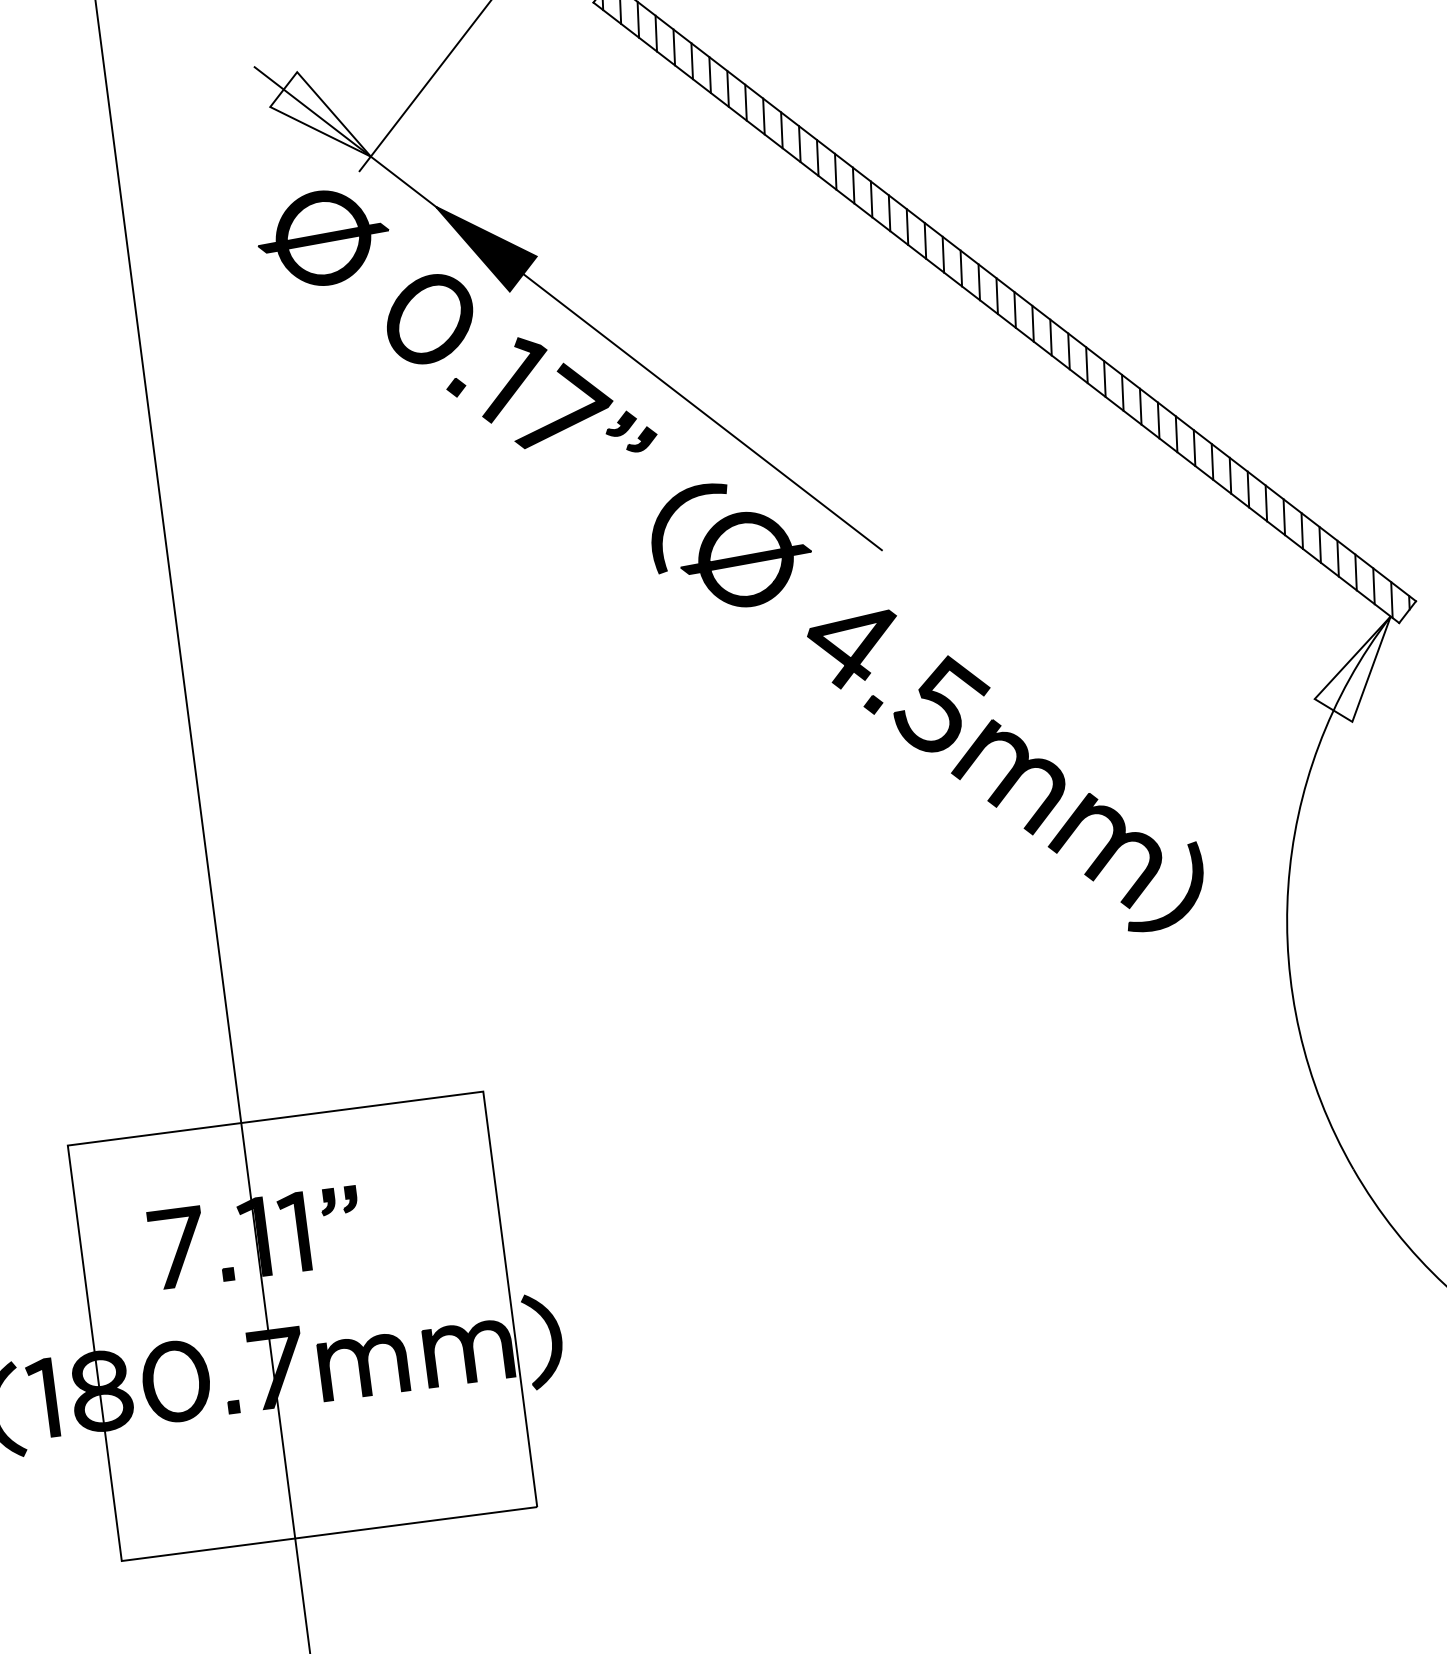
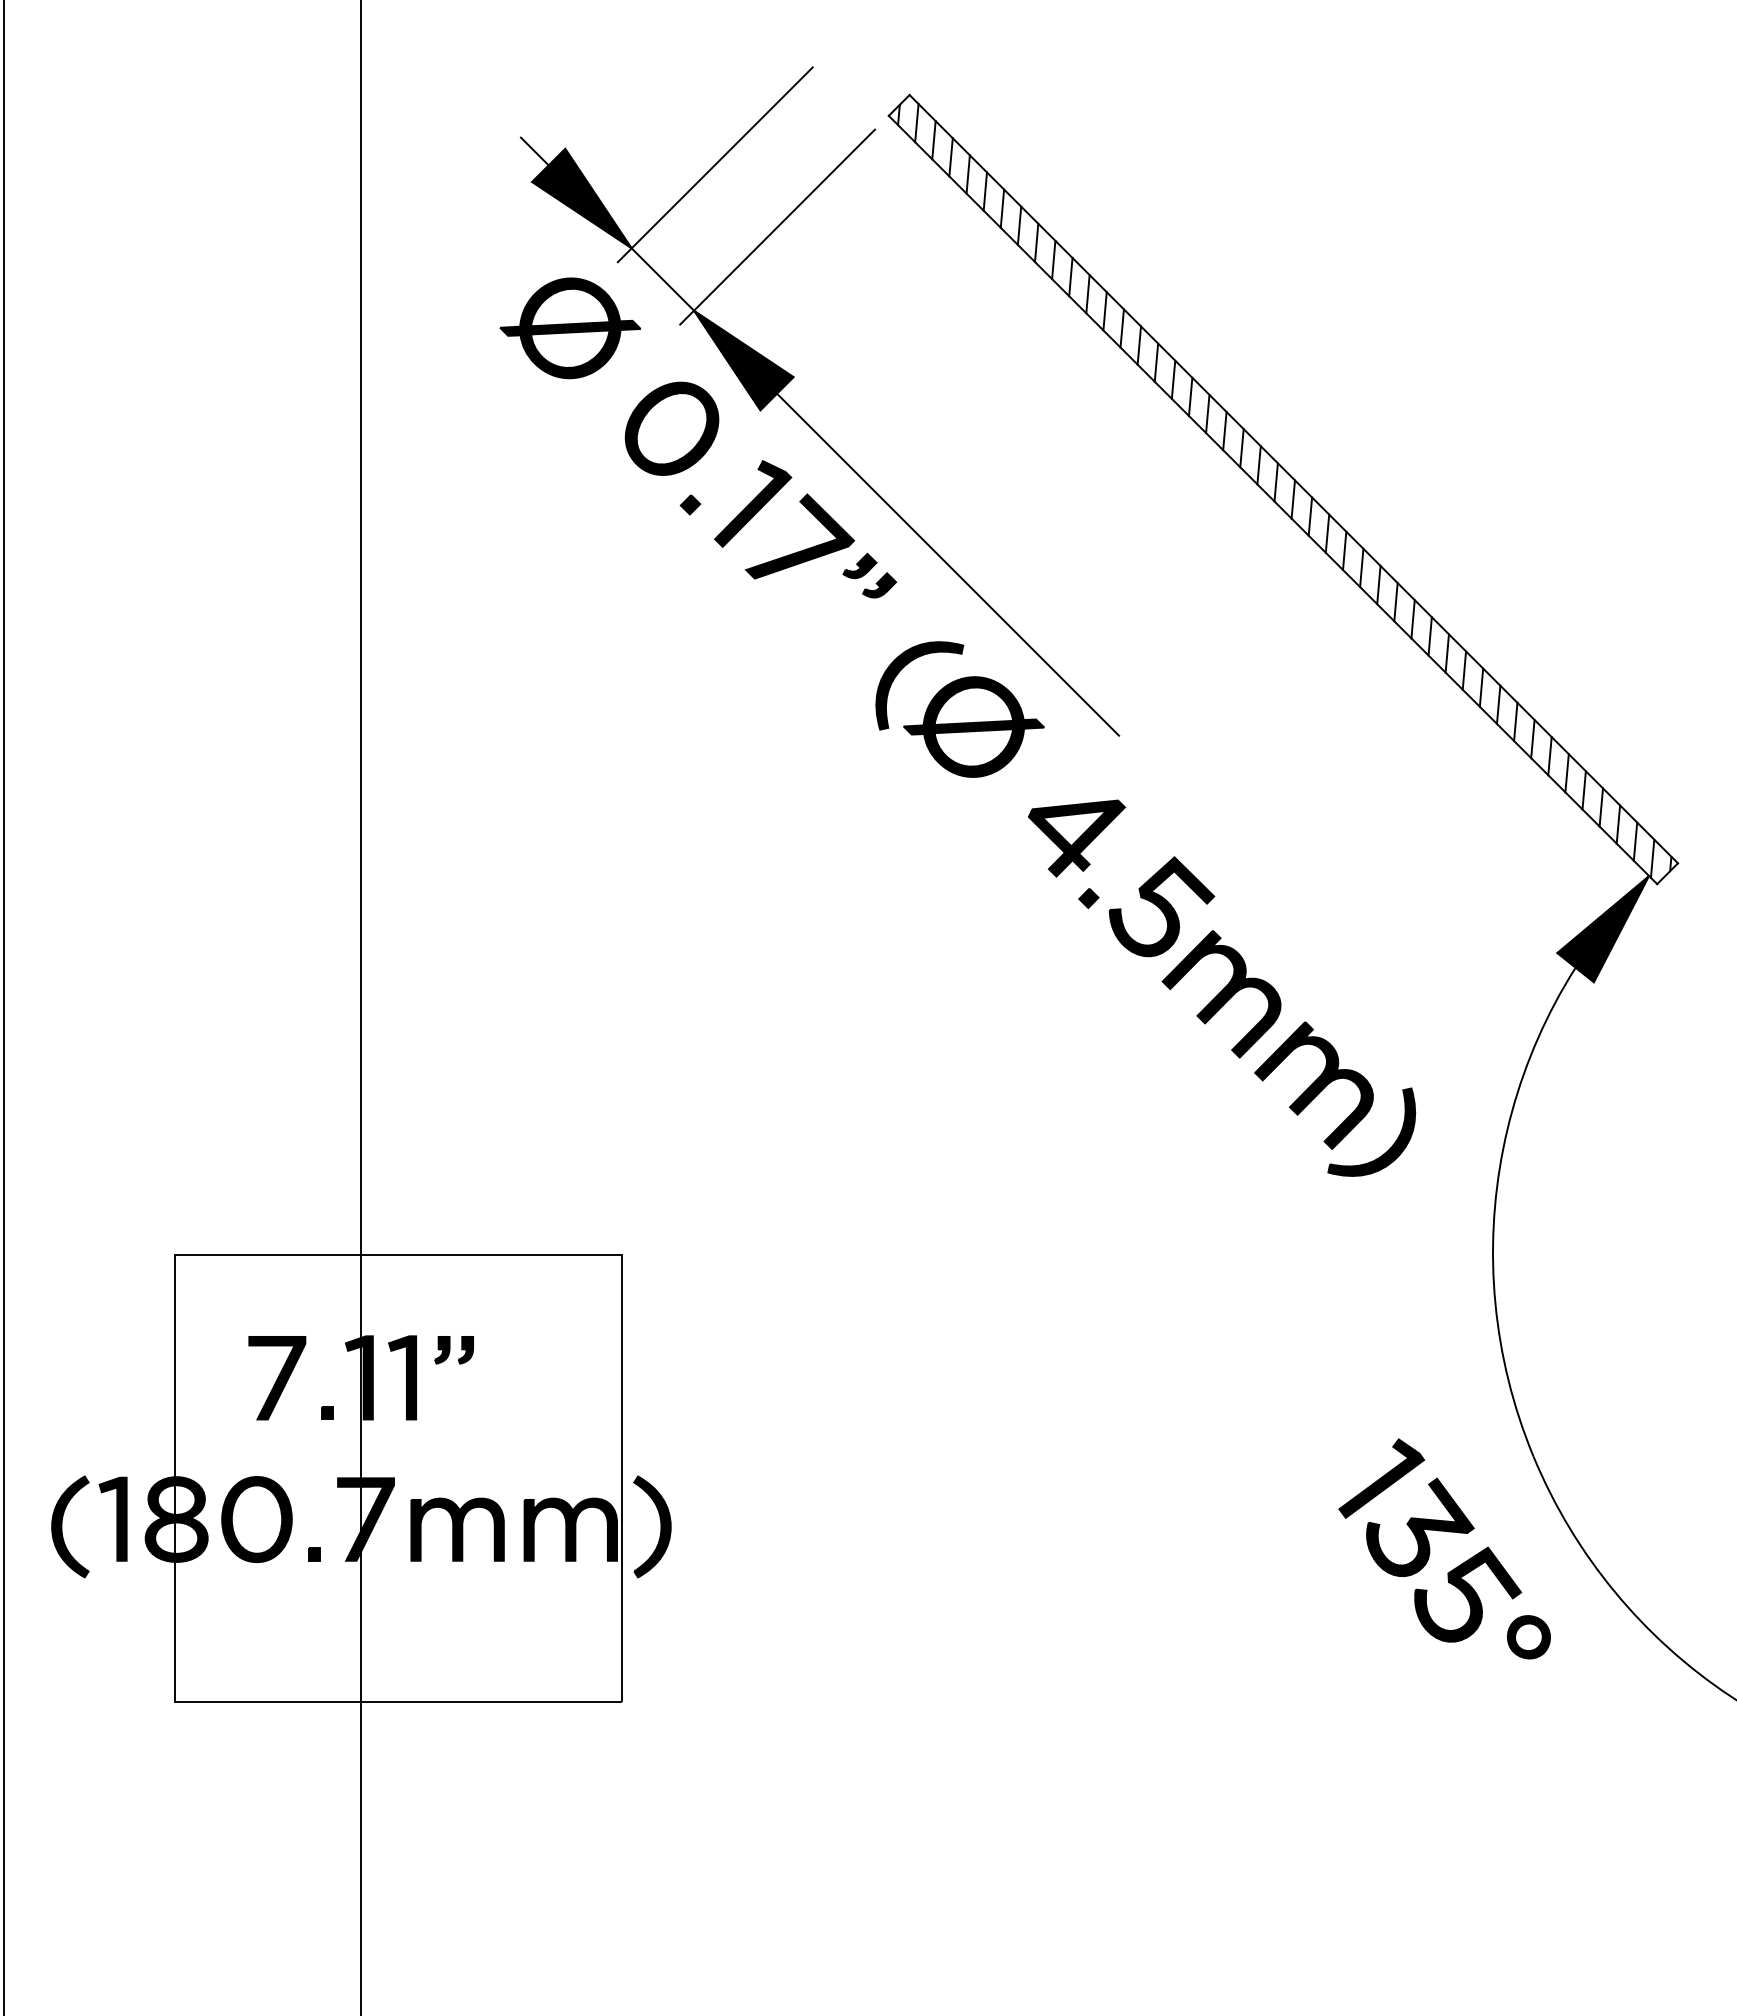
fill: (318, 116) -> (581, 198), added
line: (503, 118) -> (777, 226), added
fill: (1354, 671) -> (1603, 929), added
part: (1268, 1266) -> (1430, 1548), added

